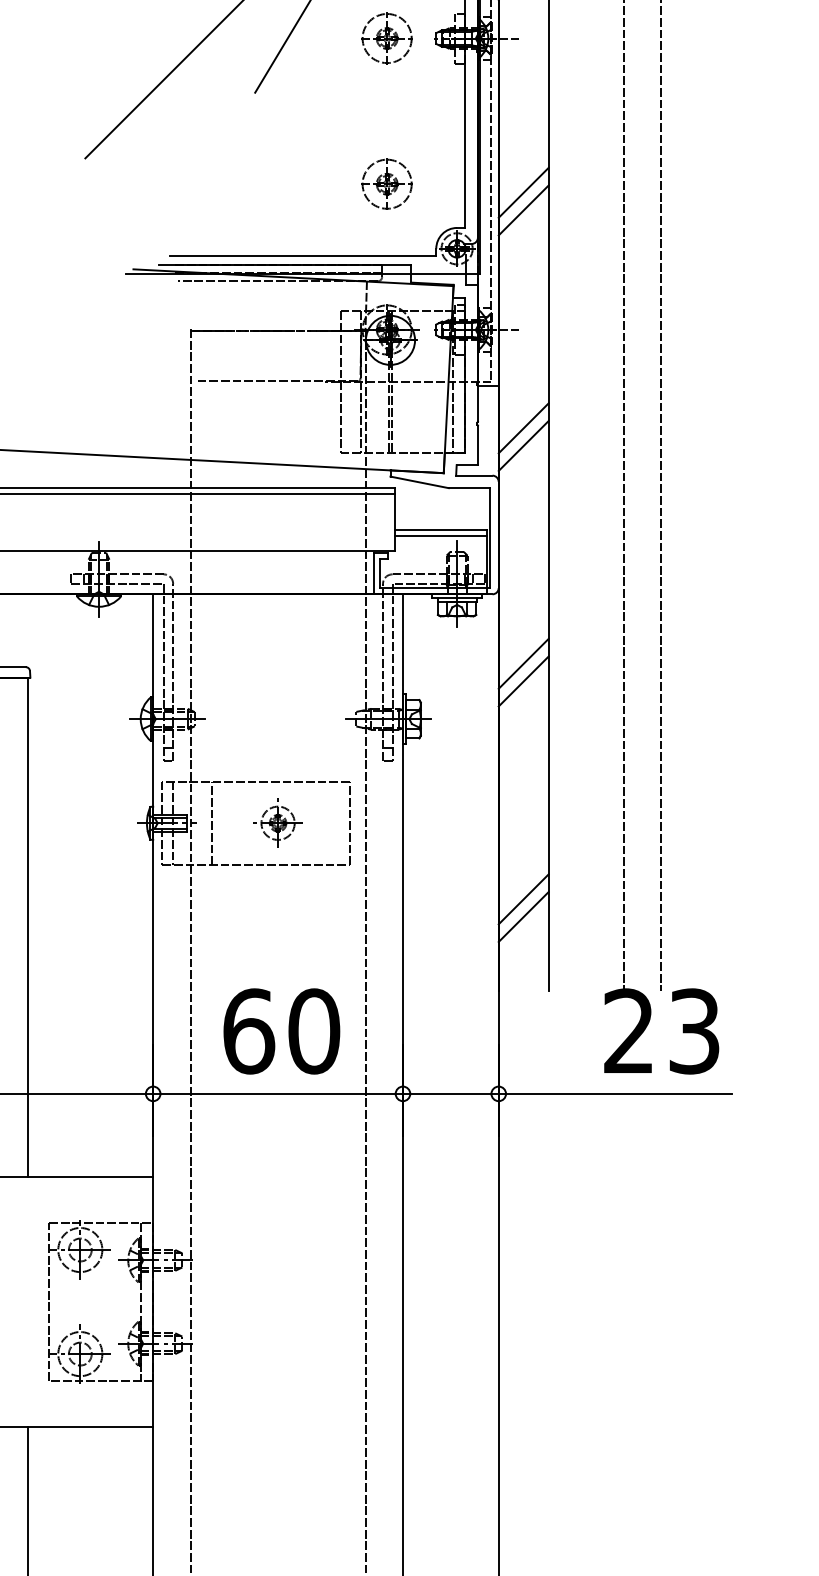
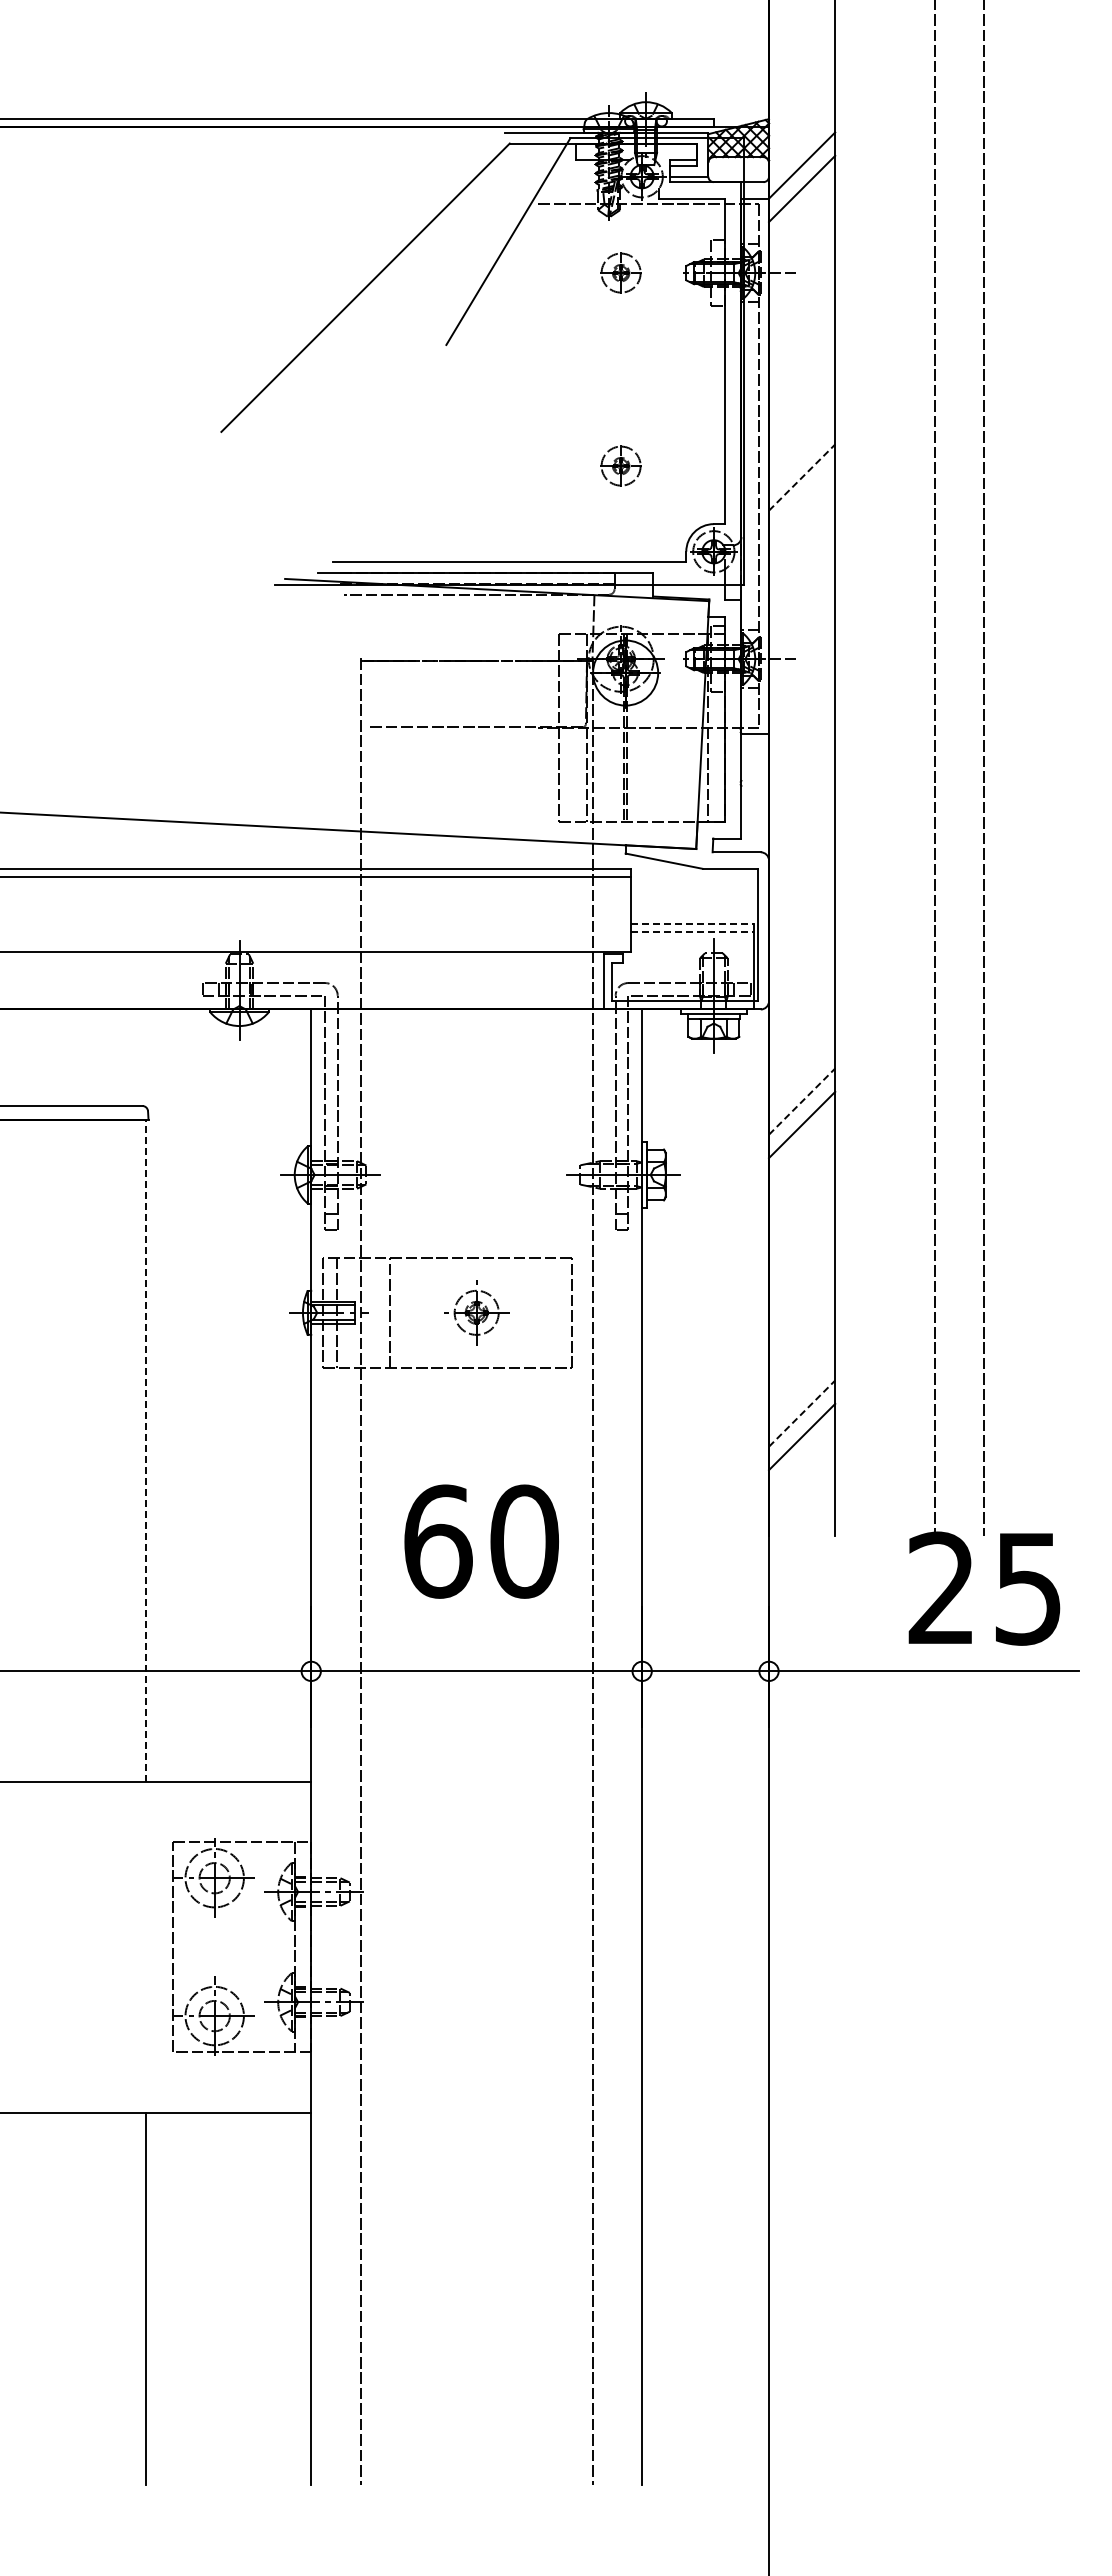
part: (386, 38) -> (620, 272), size x0.6
part: (386, 183) -> (620, 465), size x0.6
line: (523, 192) -> (802, 477), solid -> dashed
line: (523, 210) -> (802, 500), removed
line: (523, 428) -> (802, 789), removed
line: (523, 445) -> (802, 812), removed
line: (440, 530) -> (692, 924), solid -> dashed
line: (440, 535) -> (692, 931), solid -> dashed
line: (523, 663) -> (802, 1101), solid -> dashed
line: (523, 899) -> (802, 1413), solid -> dashed
line: (28, 927) -> (145, 1450), solid -> dashed
text: (281, 1031) -> (481, 1541), moved
text: (694, 1031) -> (1028, 1588), 23 -> 25

